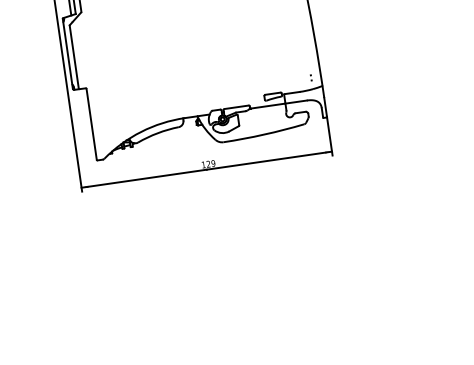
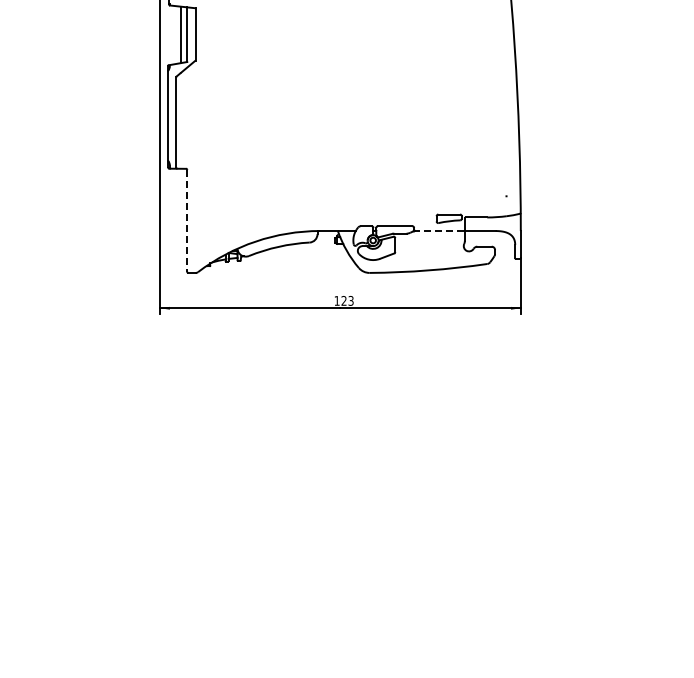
line: (267, 105) -> (439, 230), solid -> dashed
line: (91, 124) -> (187, 220), solid -> dashed
text: (212, 163) -> (350, 300), 129 -> 123

